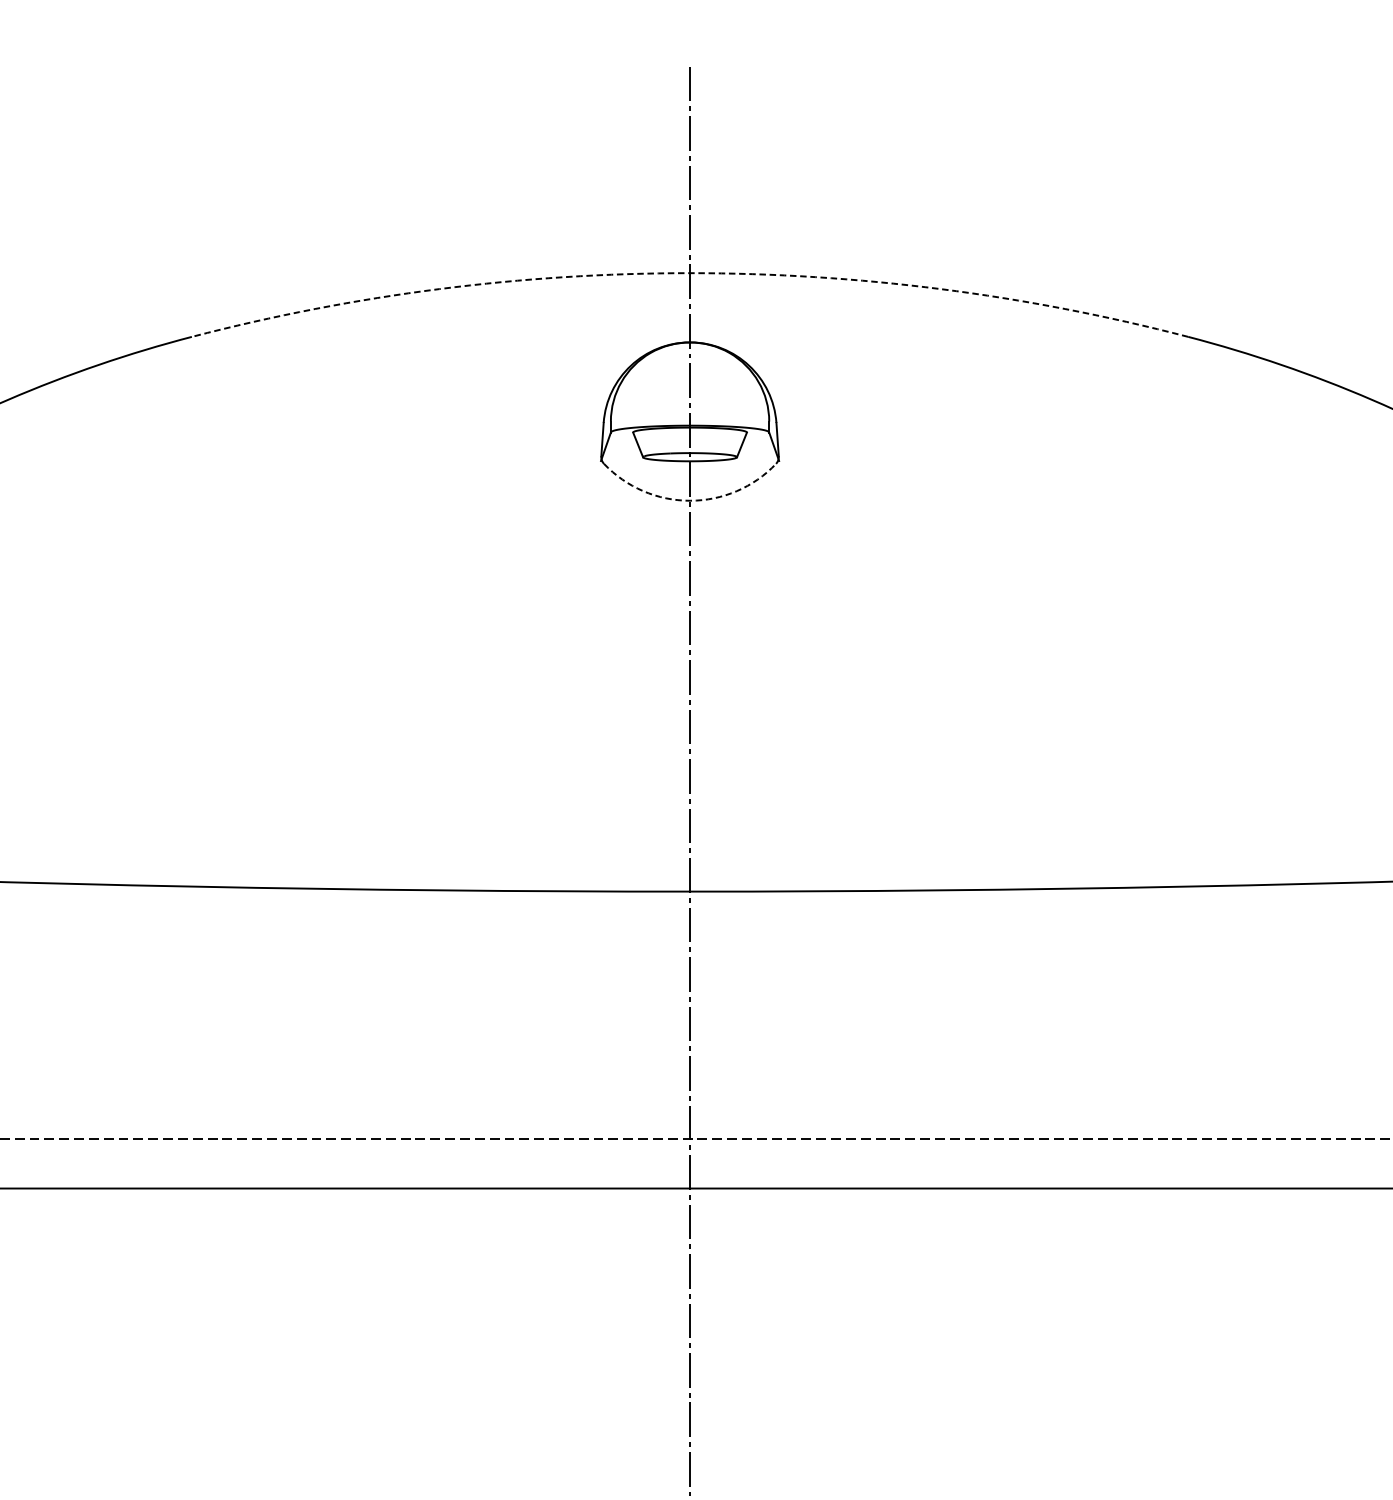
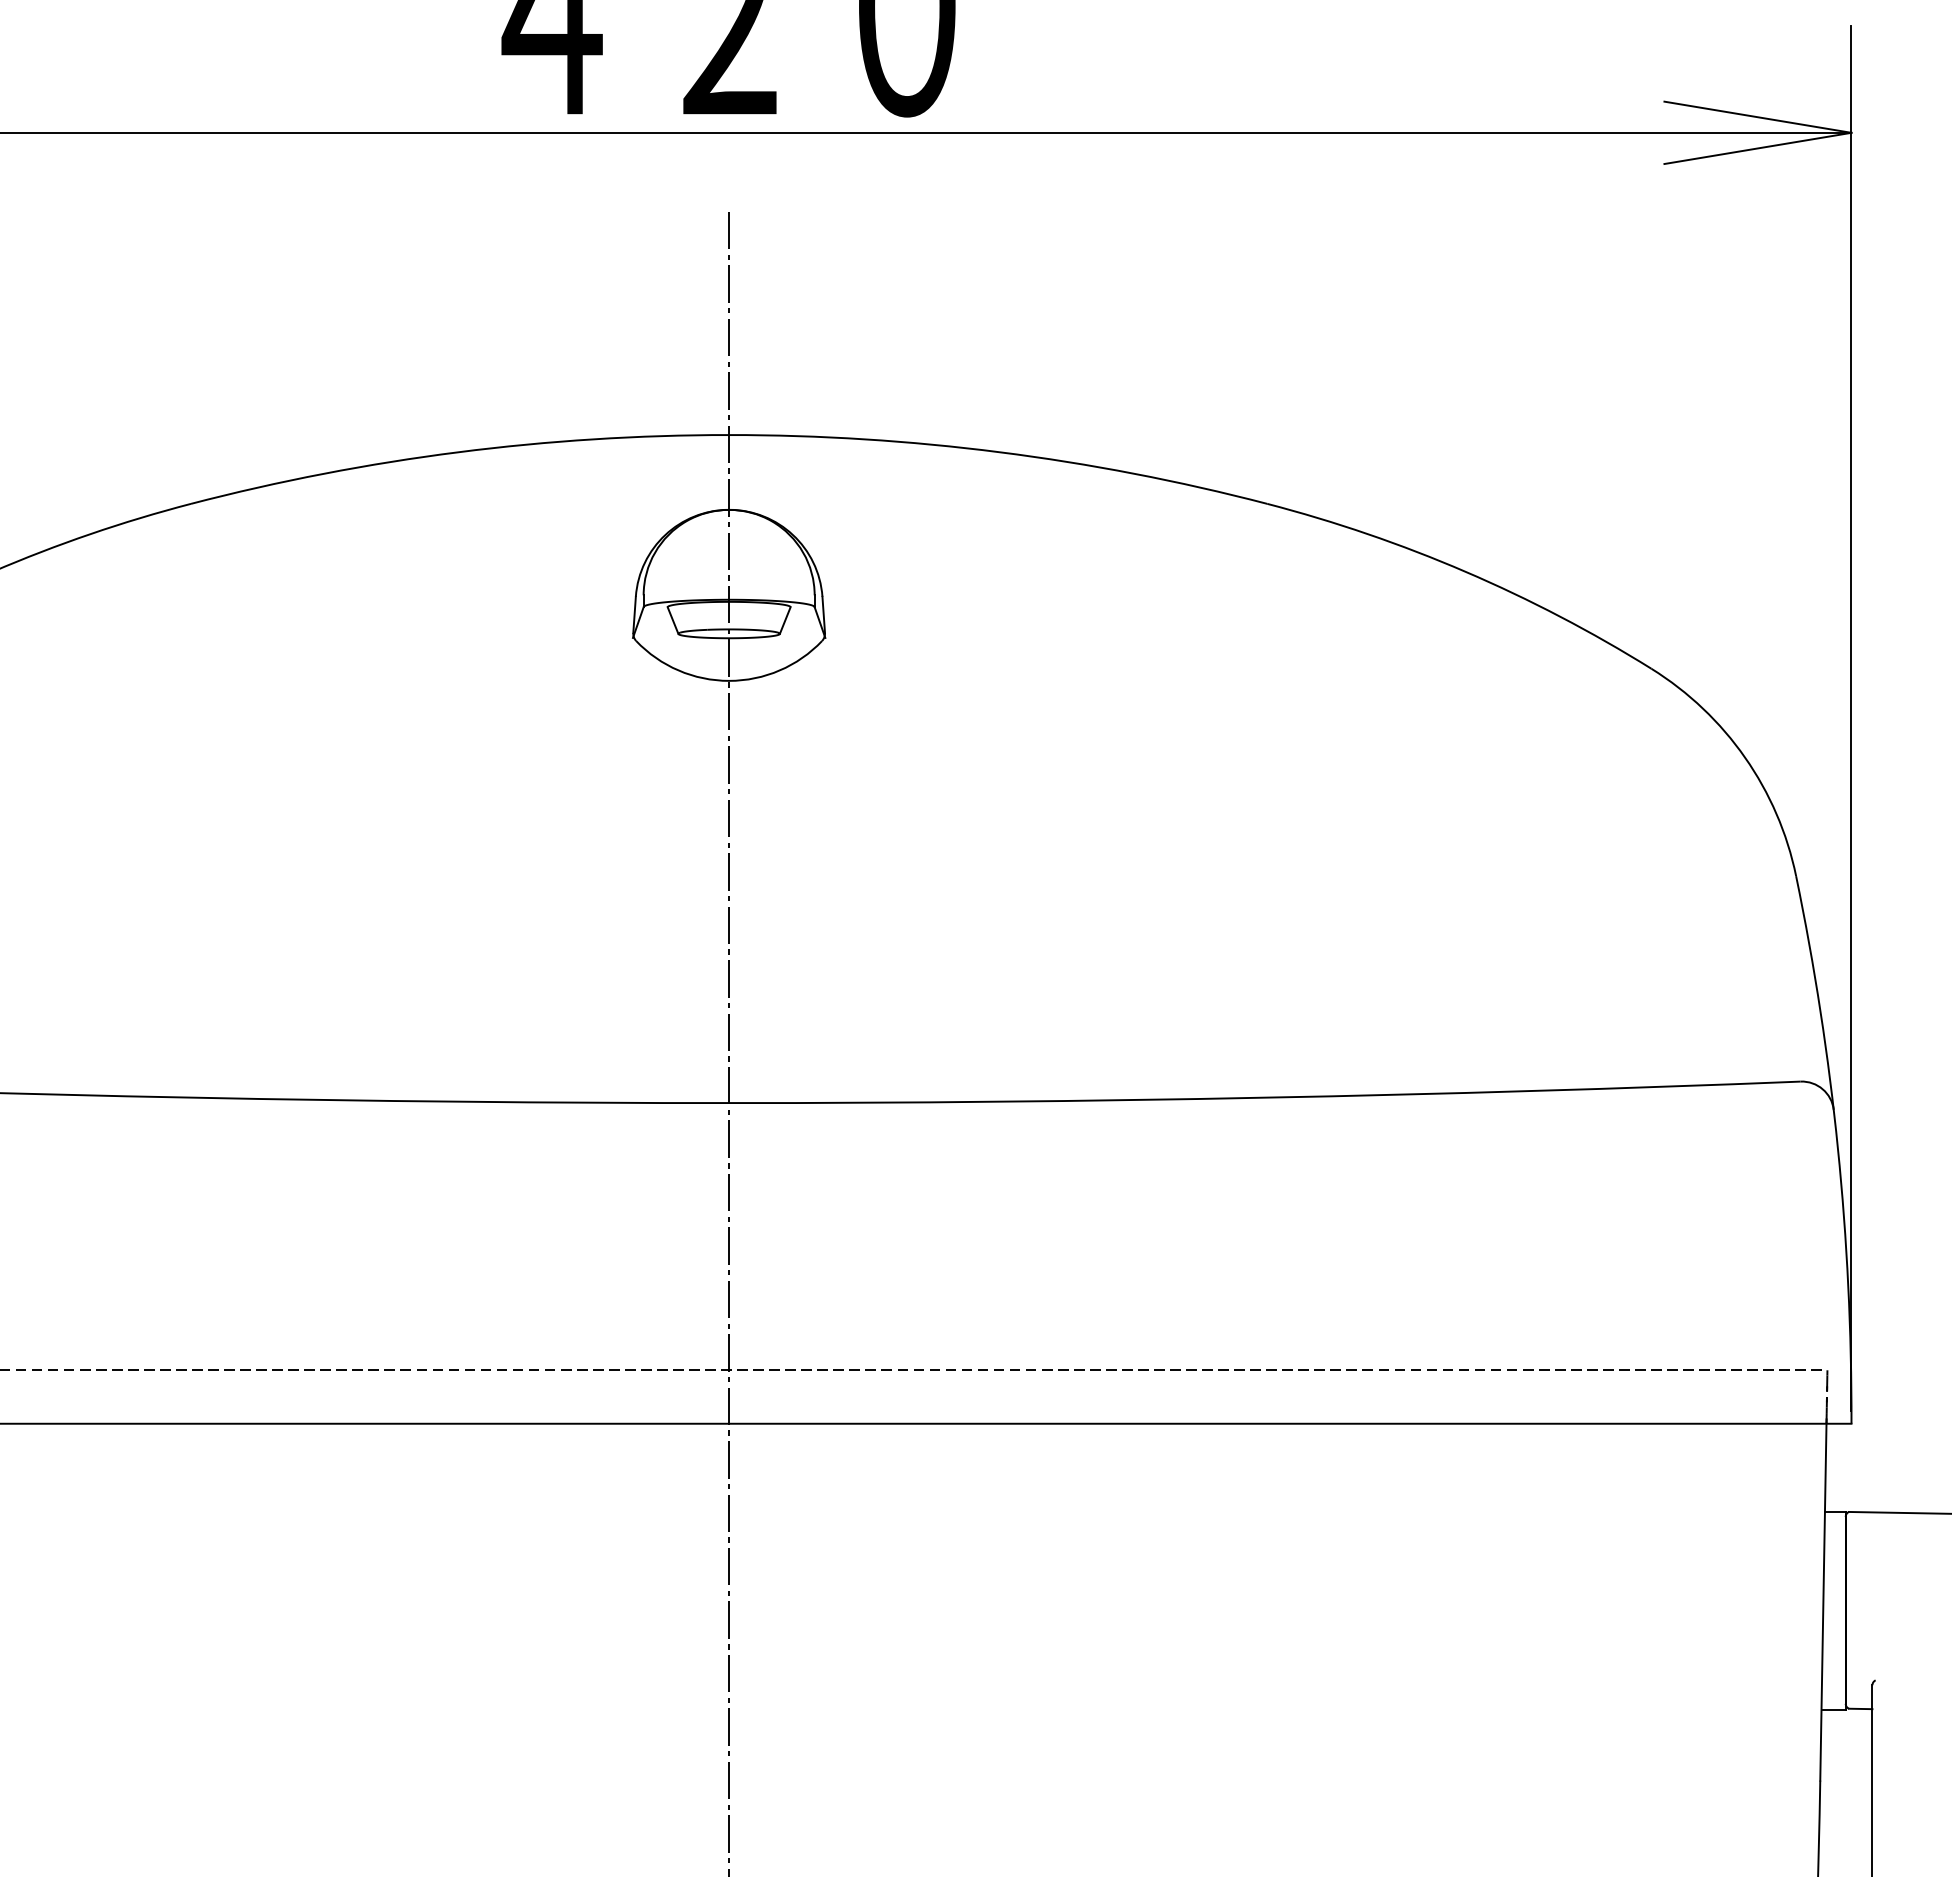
arc: (690, 273) -> (729, 435), dashed -> solid
arc: (690, 500) -> (729, 680), dashed -> solid

